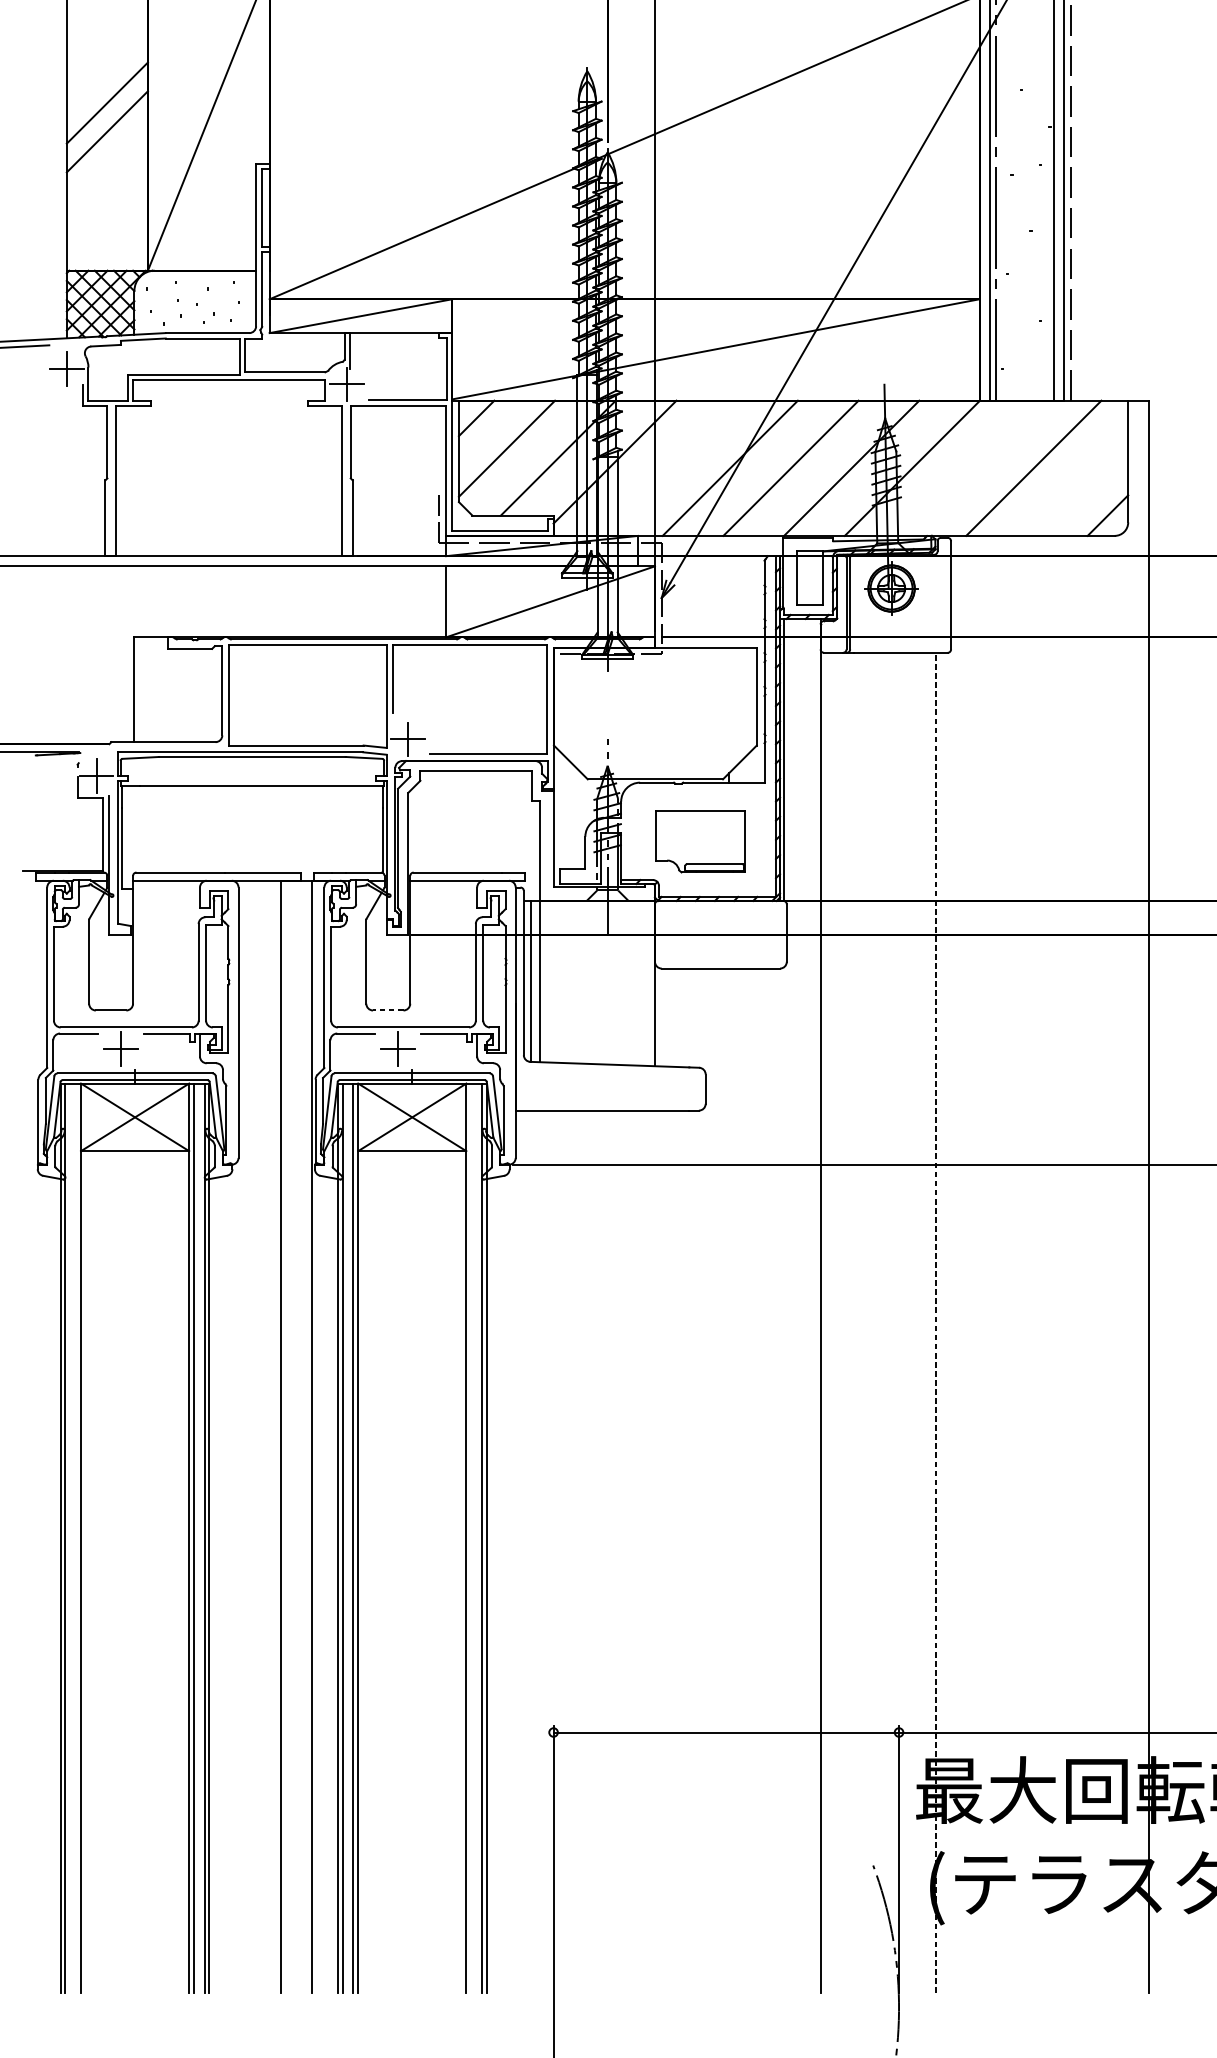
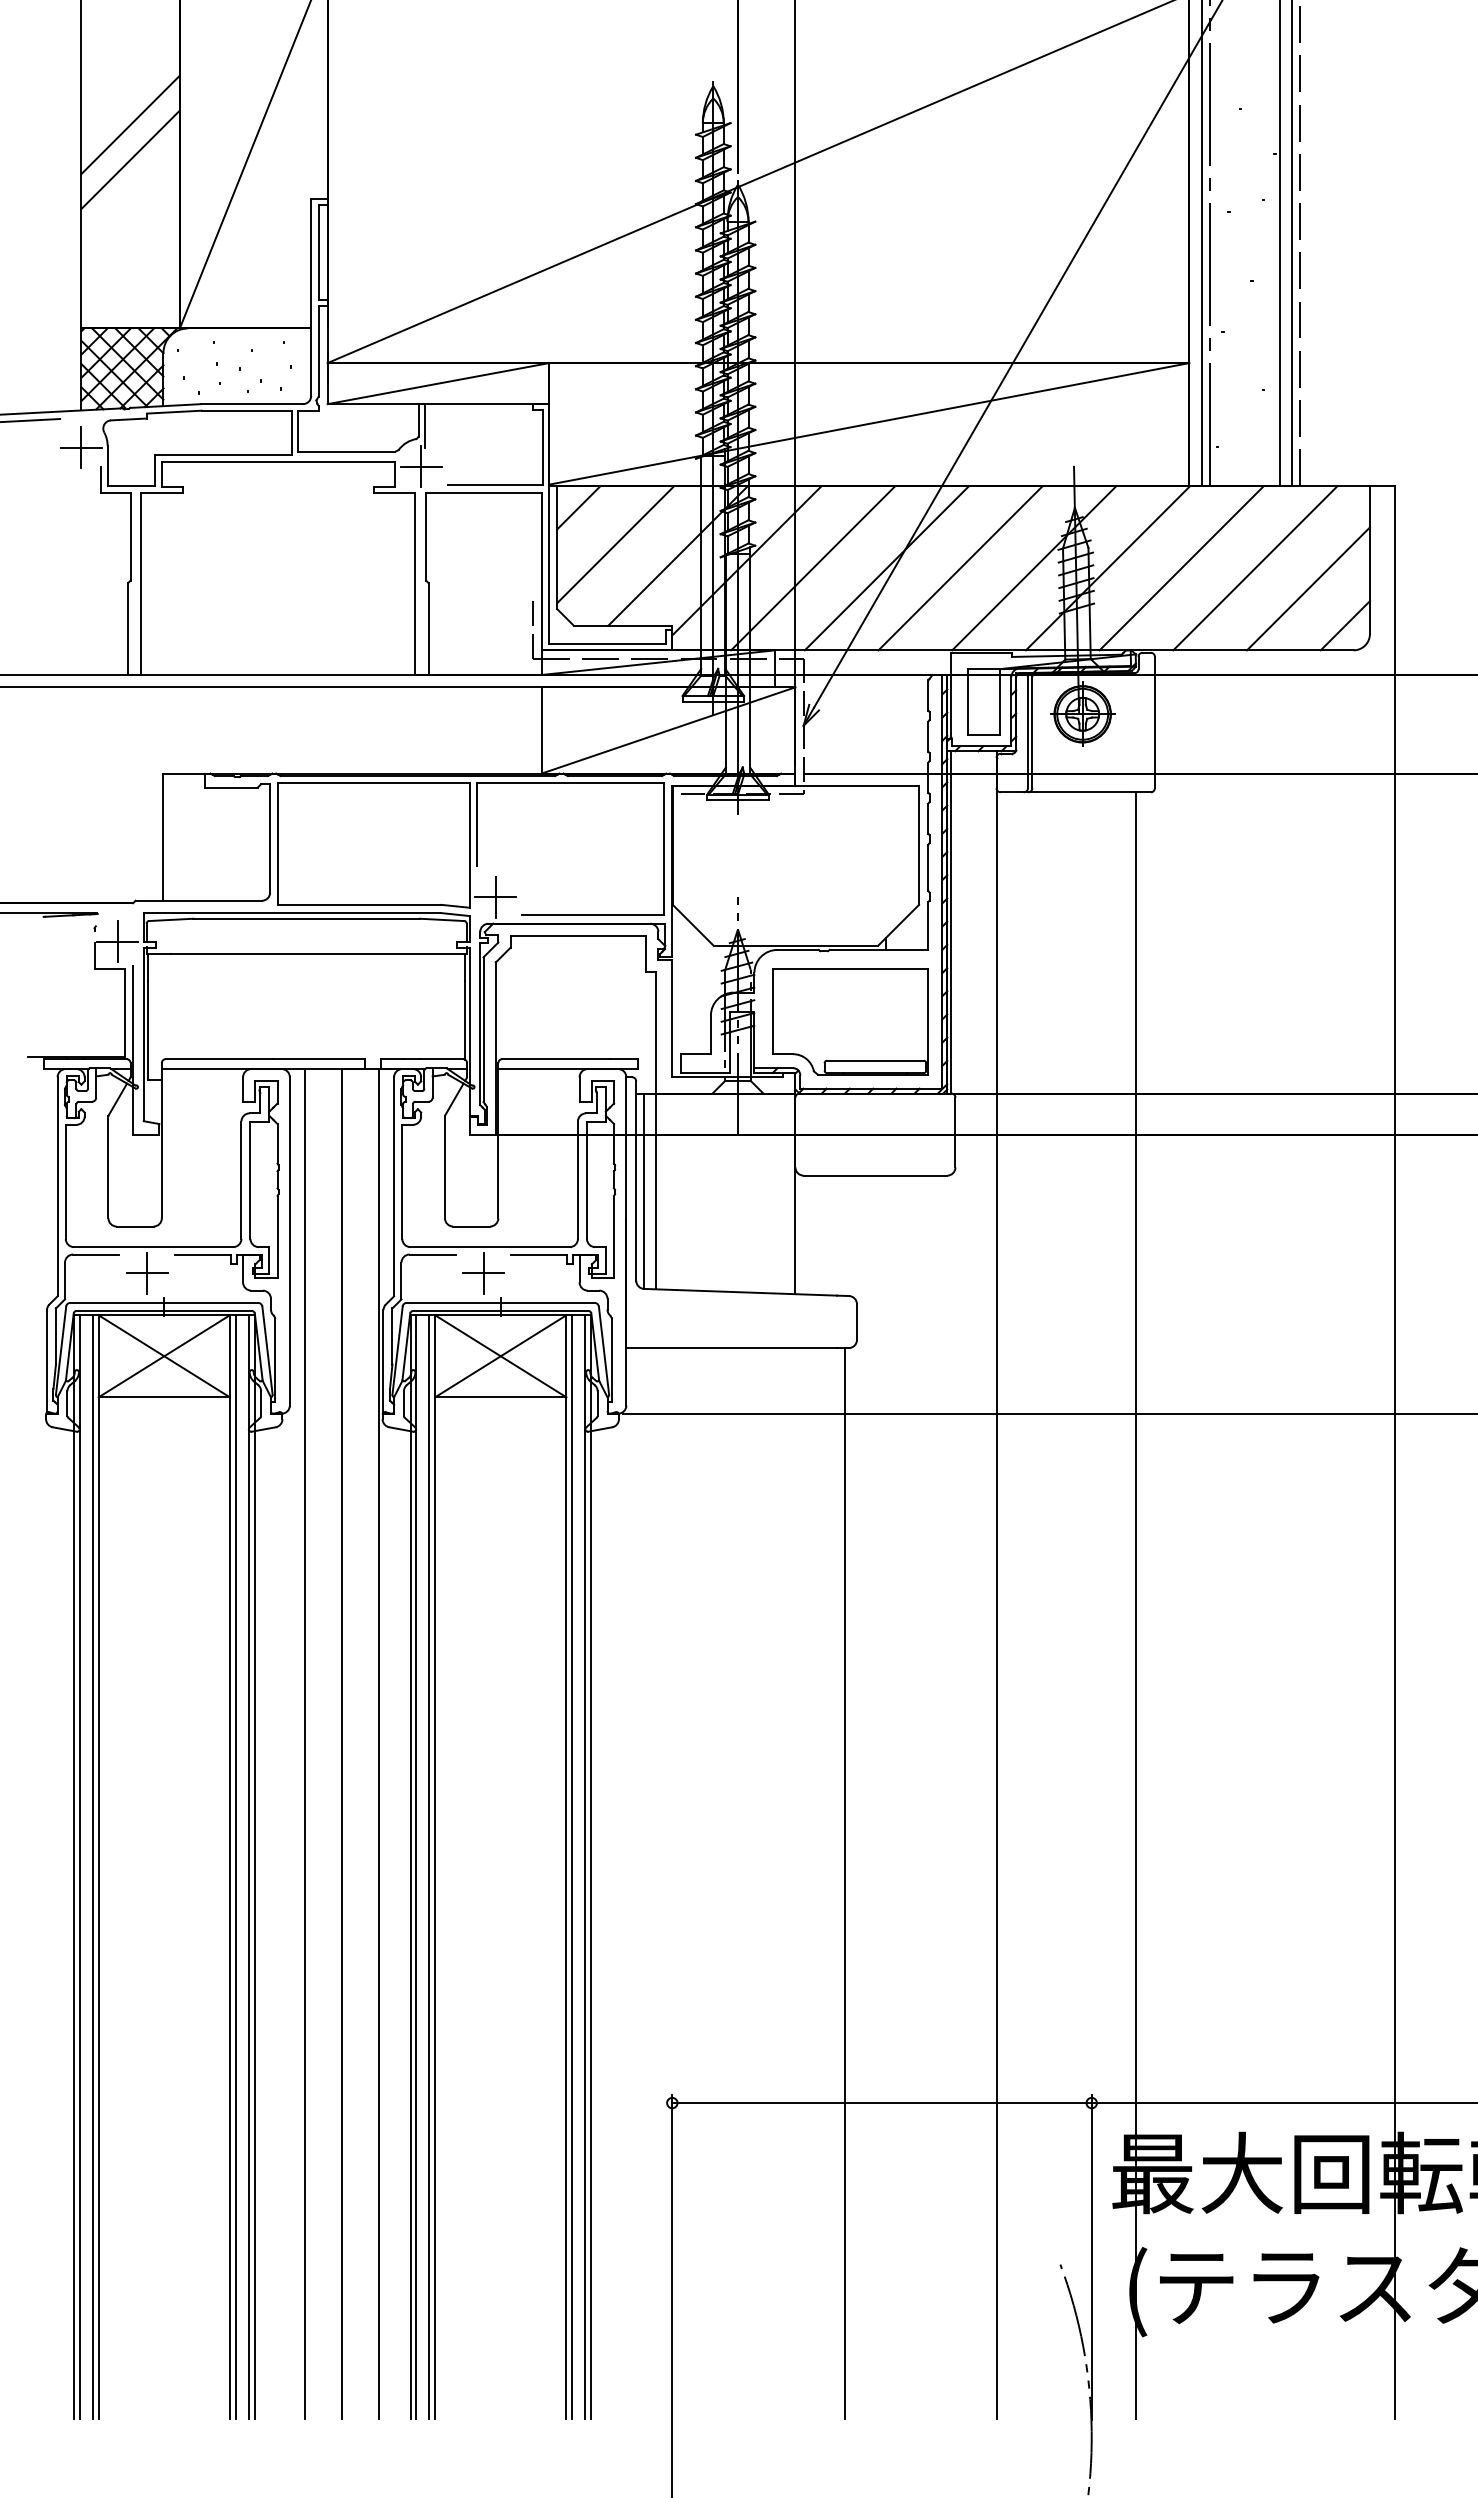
line: (669, 468) -> (813, 568), added
line: (972, 468) -> (1181, 568), added
line: (1077, 484) -> (1308, 588), added
part: (700, 841) -> (850, 1021), size x1.43
line: (388, 1010) -> (471, 1226), dashed -> solid
line: (935, 1322) -> (1136, 1605), dashed -> solid
line: (250, 1437) -> (304, 1744), added
line: (75, 1538) -> (92, 1867), added
line: (471, 1538) -> (572, 1867), added
line: (695, 1551) -> (844, 1883), added

